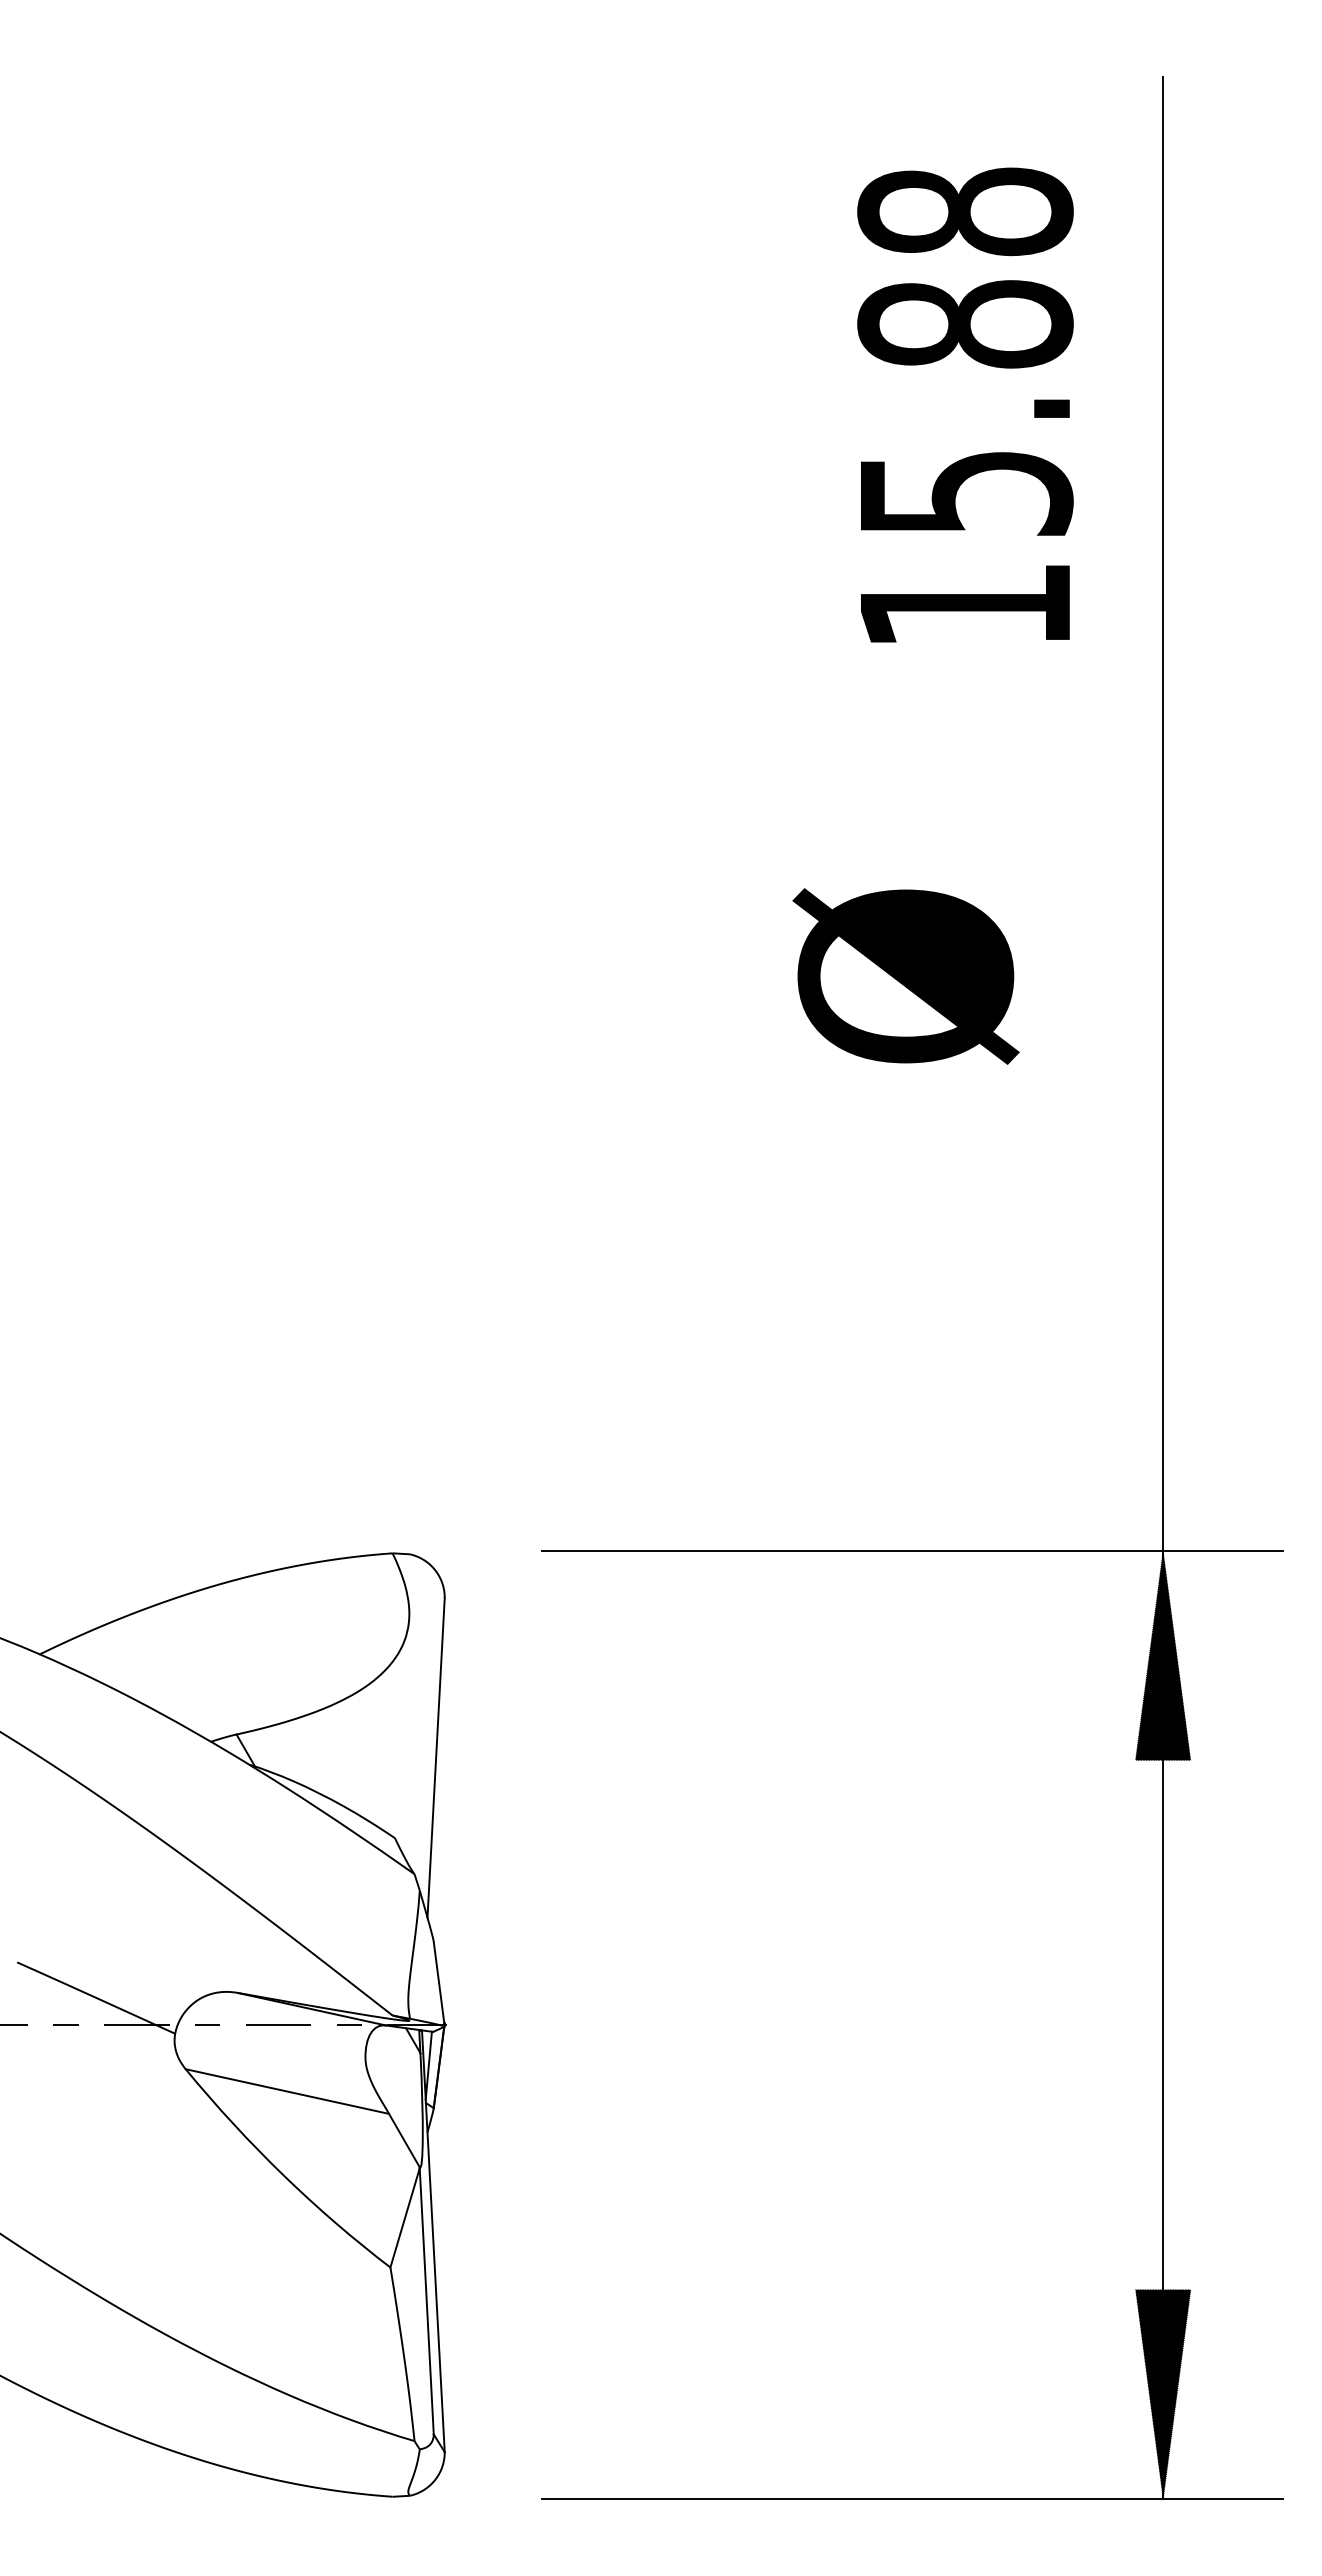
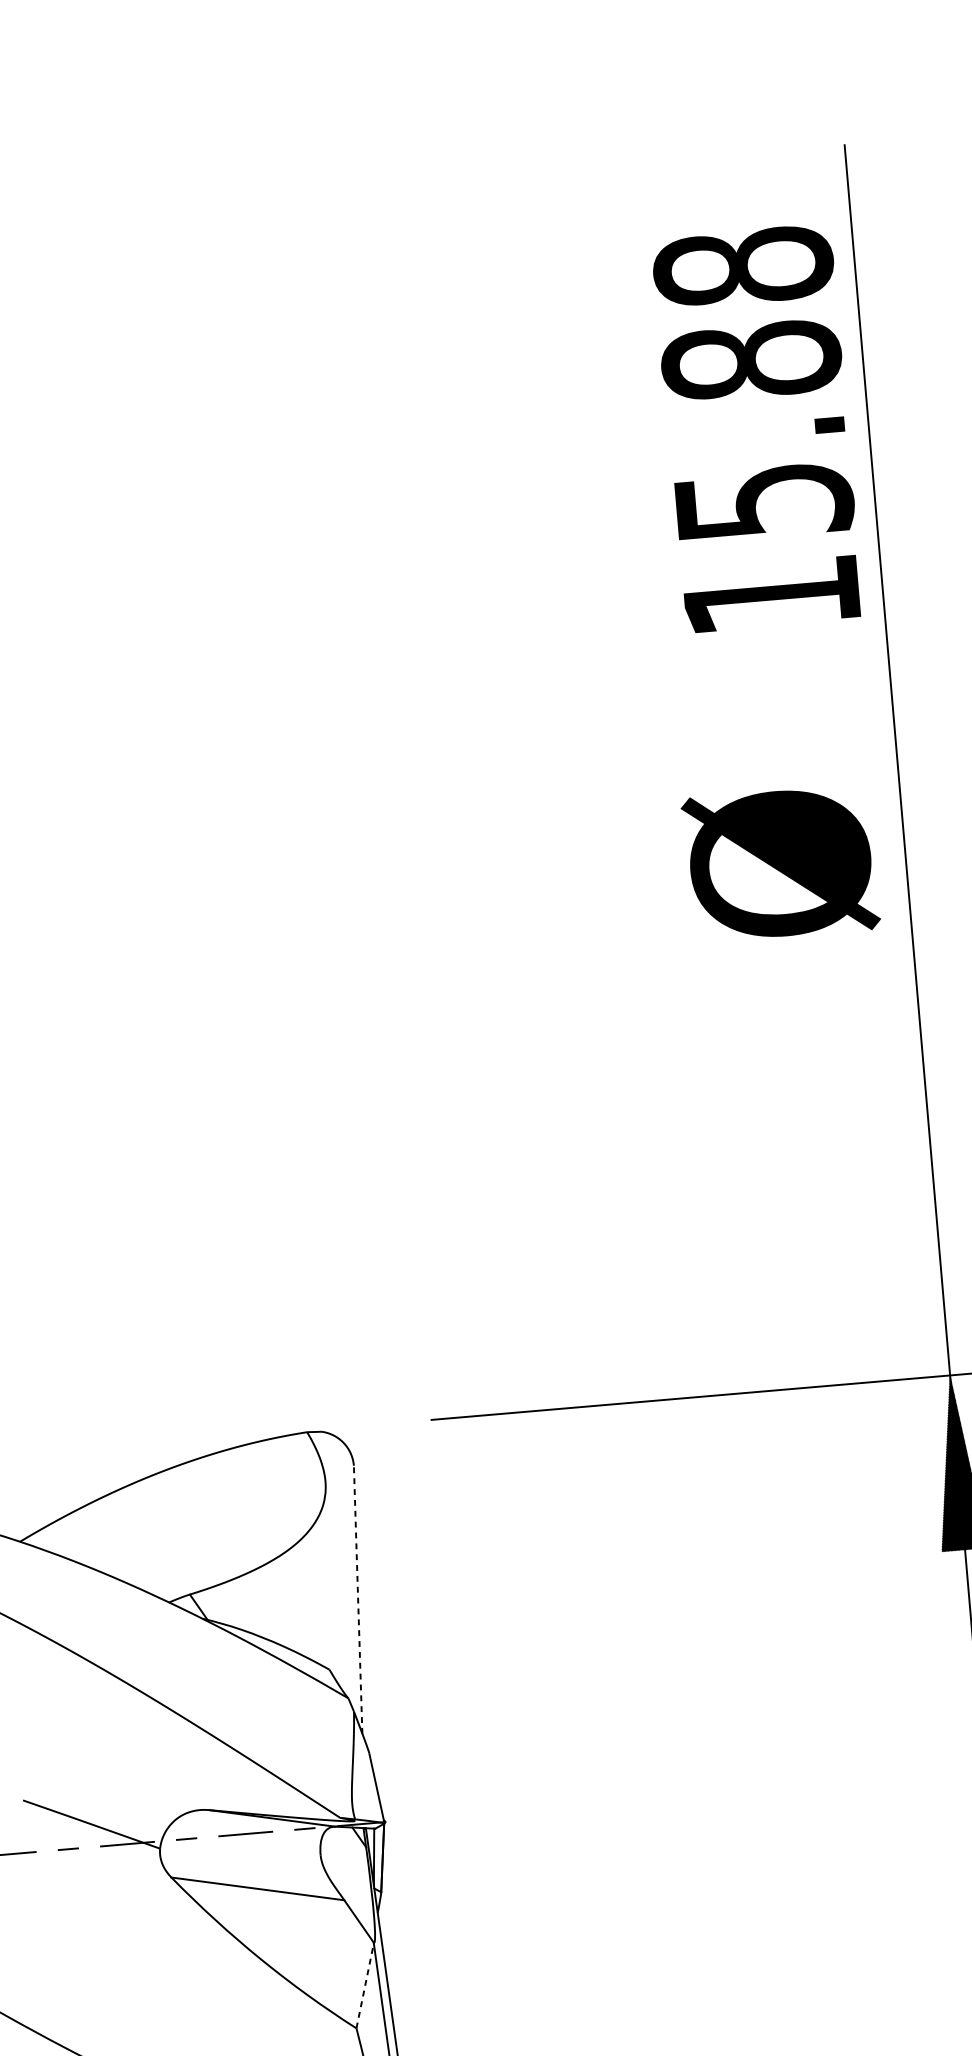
text: (965, 404) -> (757, 427), moved
text: (905, 976) -> (780, 863), moved
line: (436, 1757) -> (358, 1599), solid -> dashed
line: (405, 2217) -> (365, 1985), solid -> dashed

